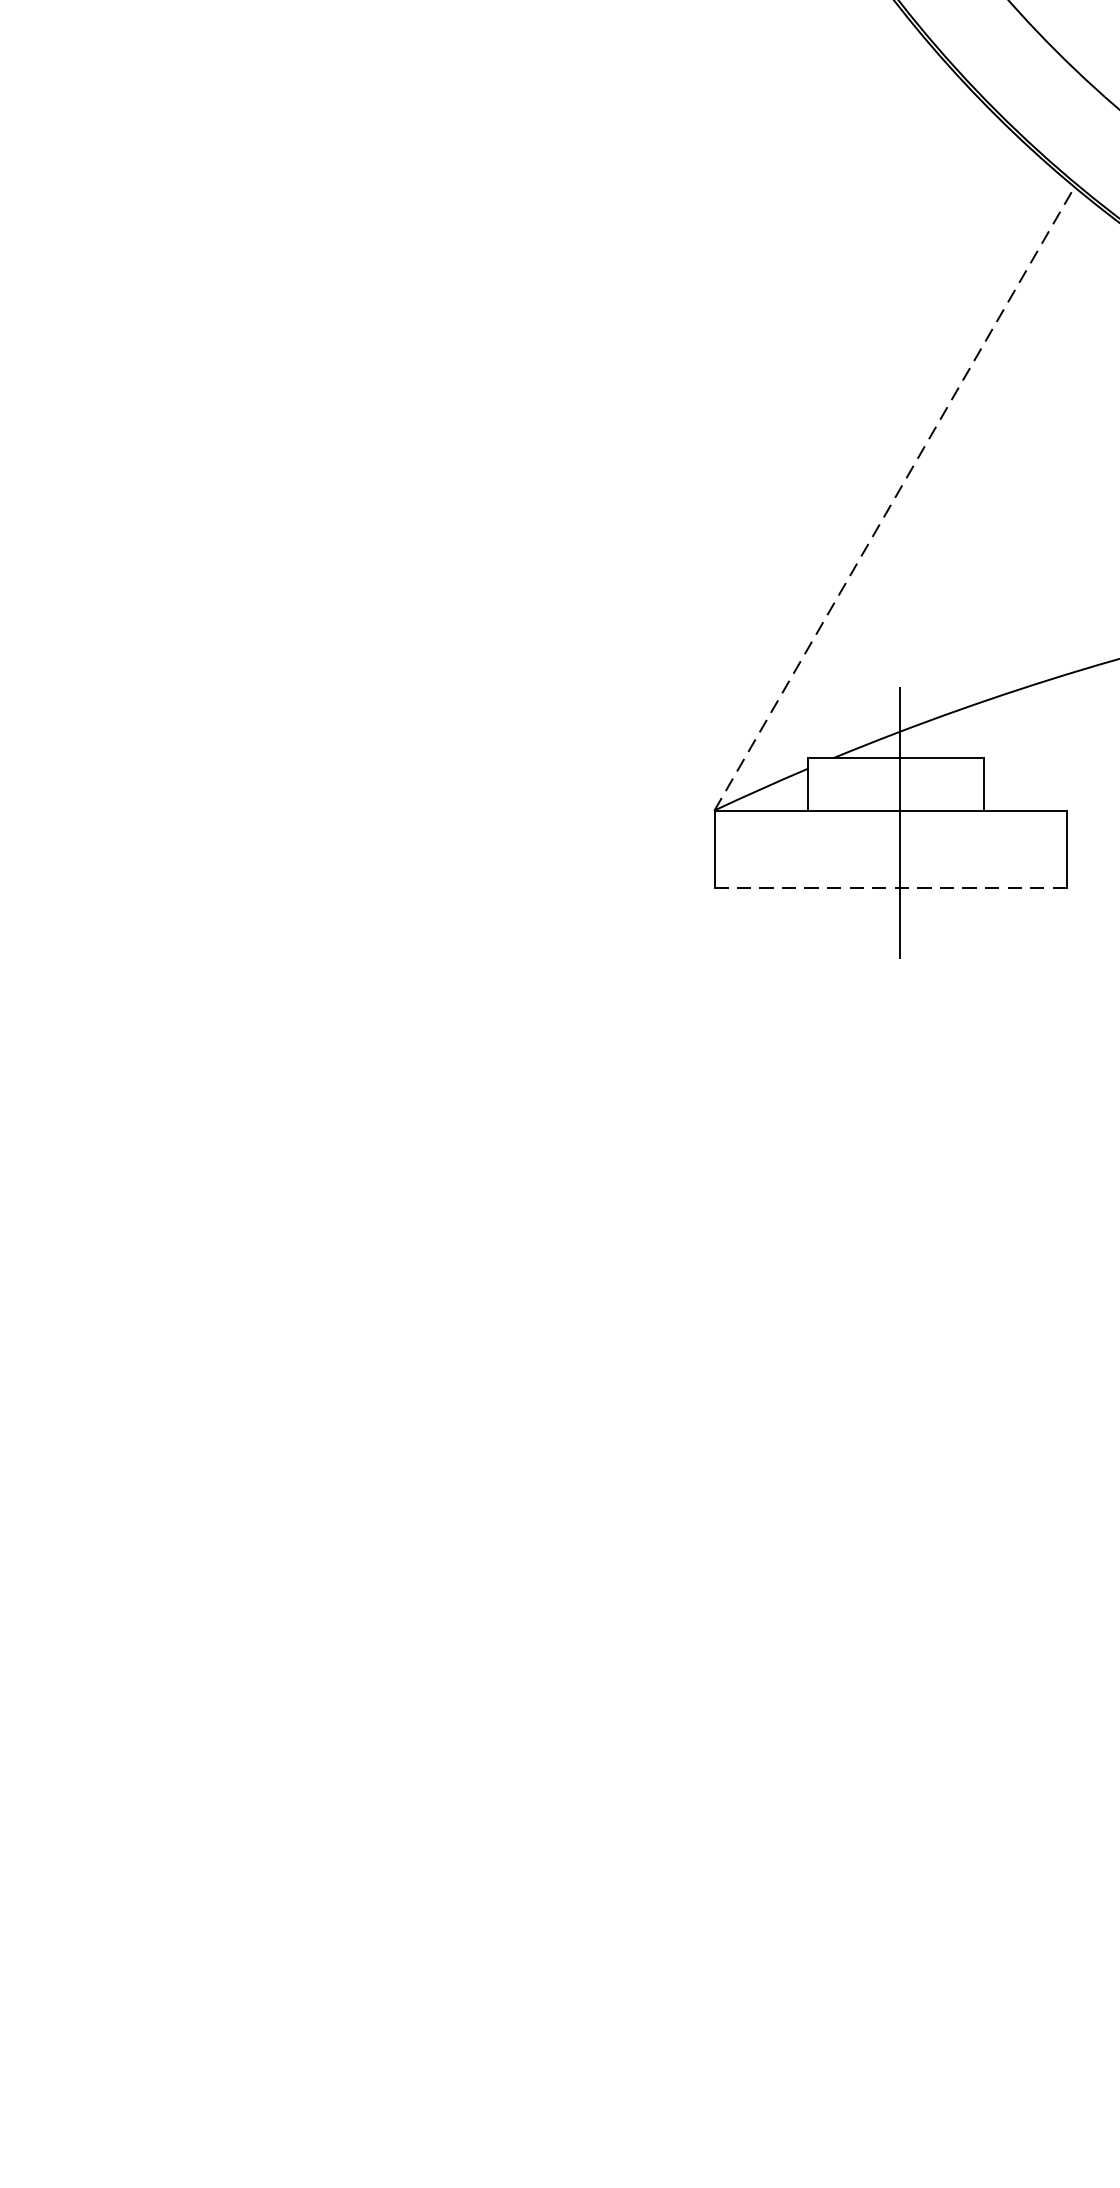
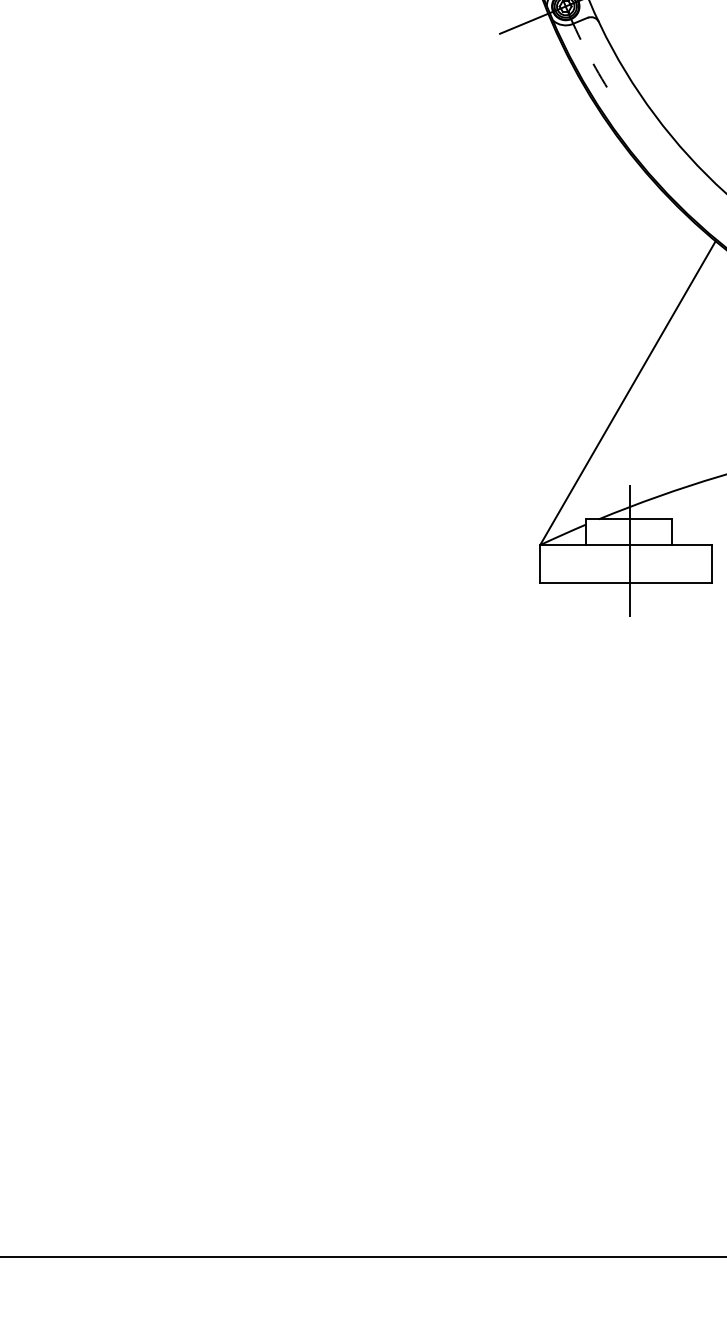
line: (895, 497) -> (628, 392), dashed -> solid
line: (891, 887) -> (626, 582), dashed -> solid

